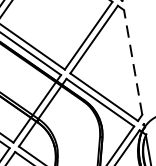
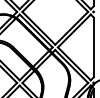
line: (132, 62) -> (93, 47), dashed -> solid

